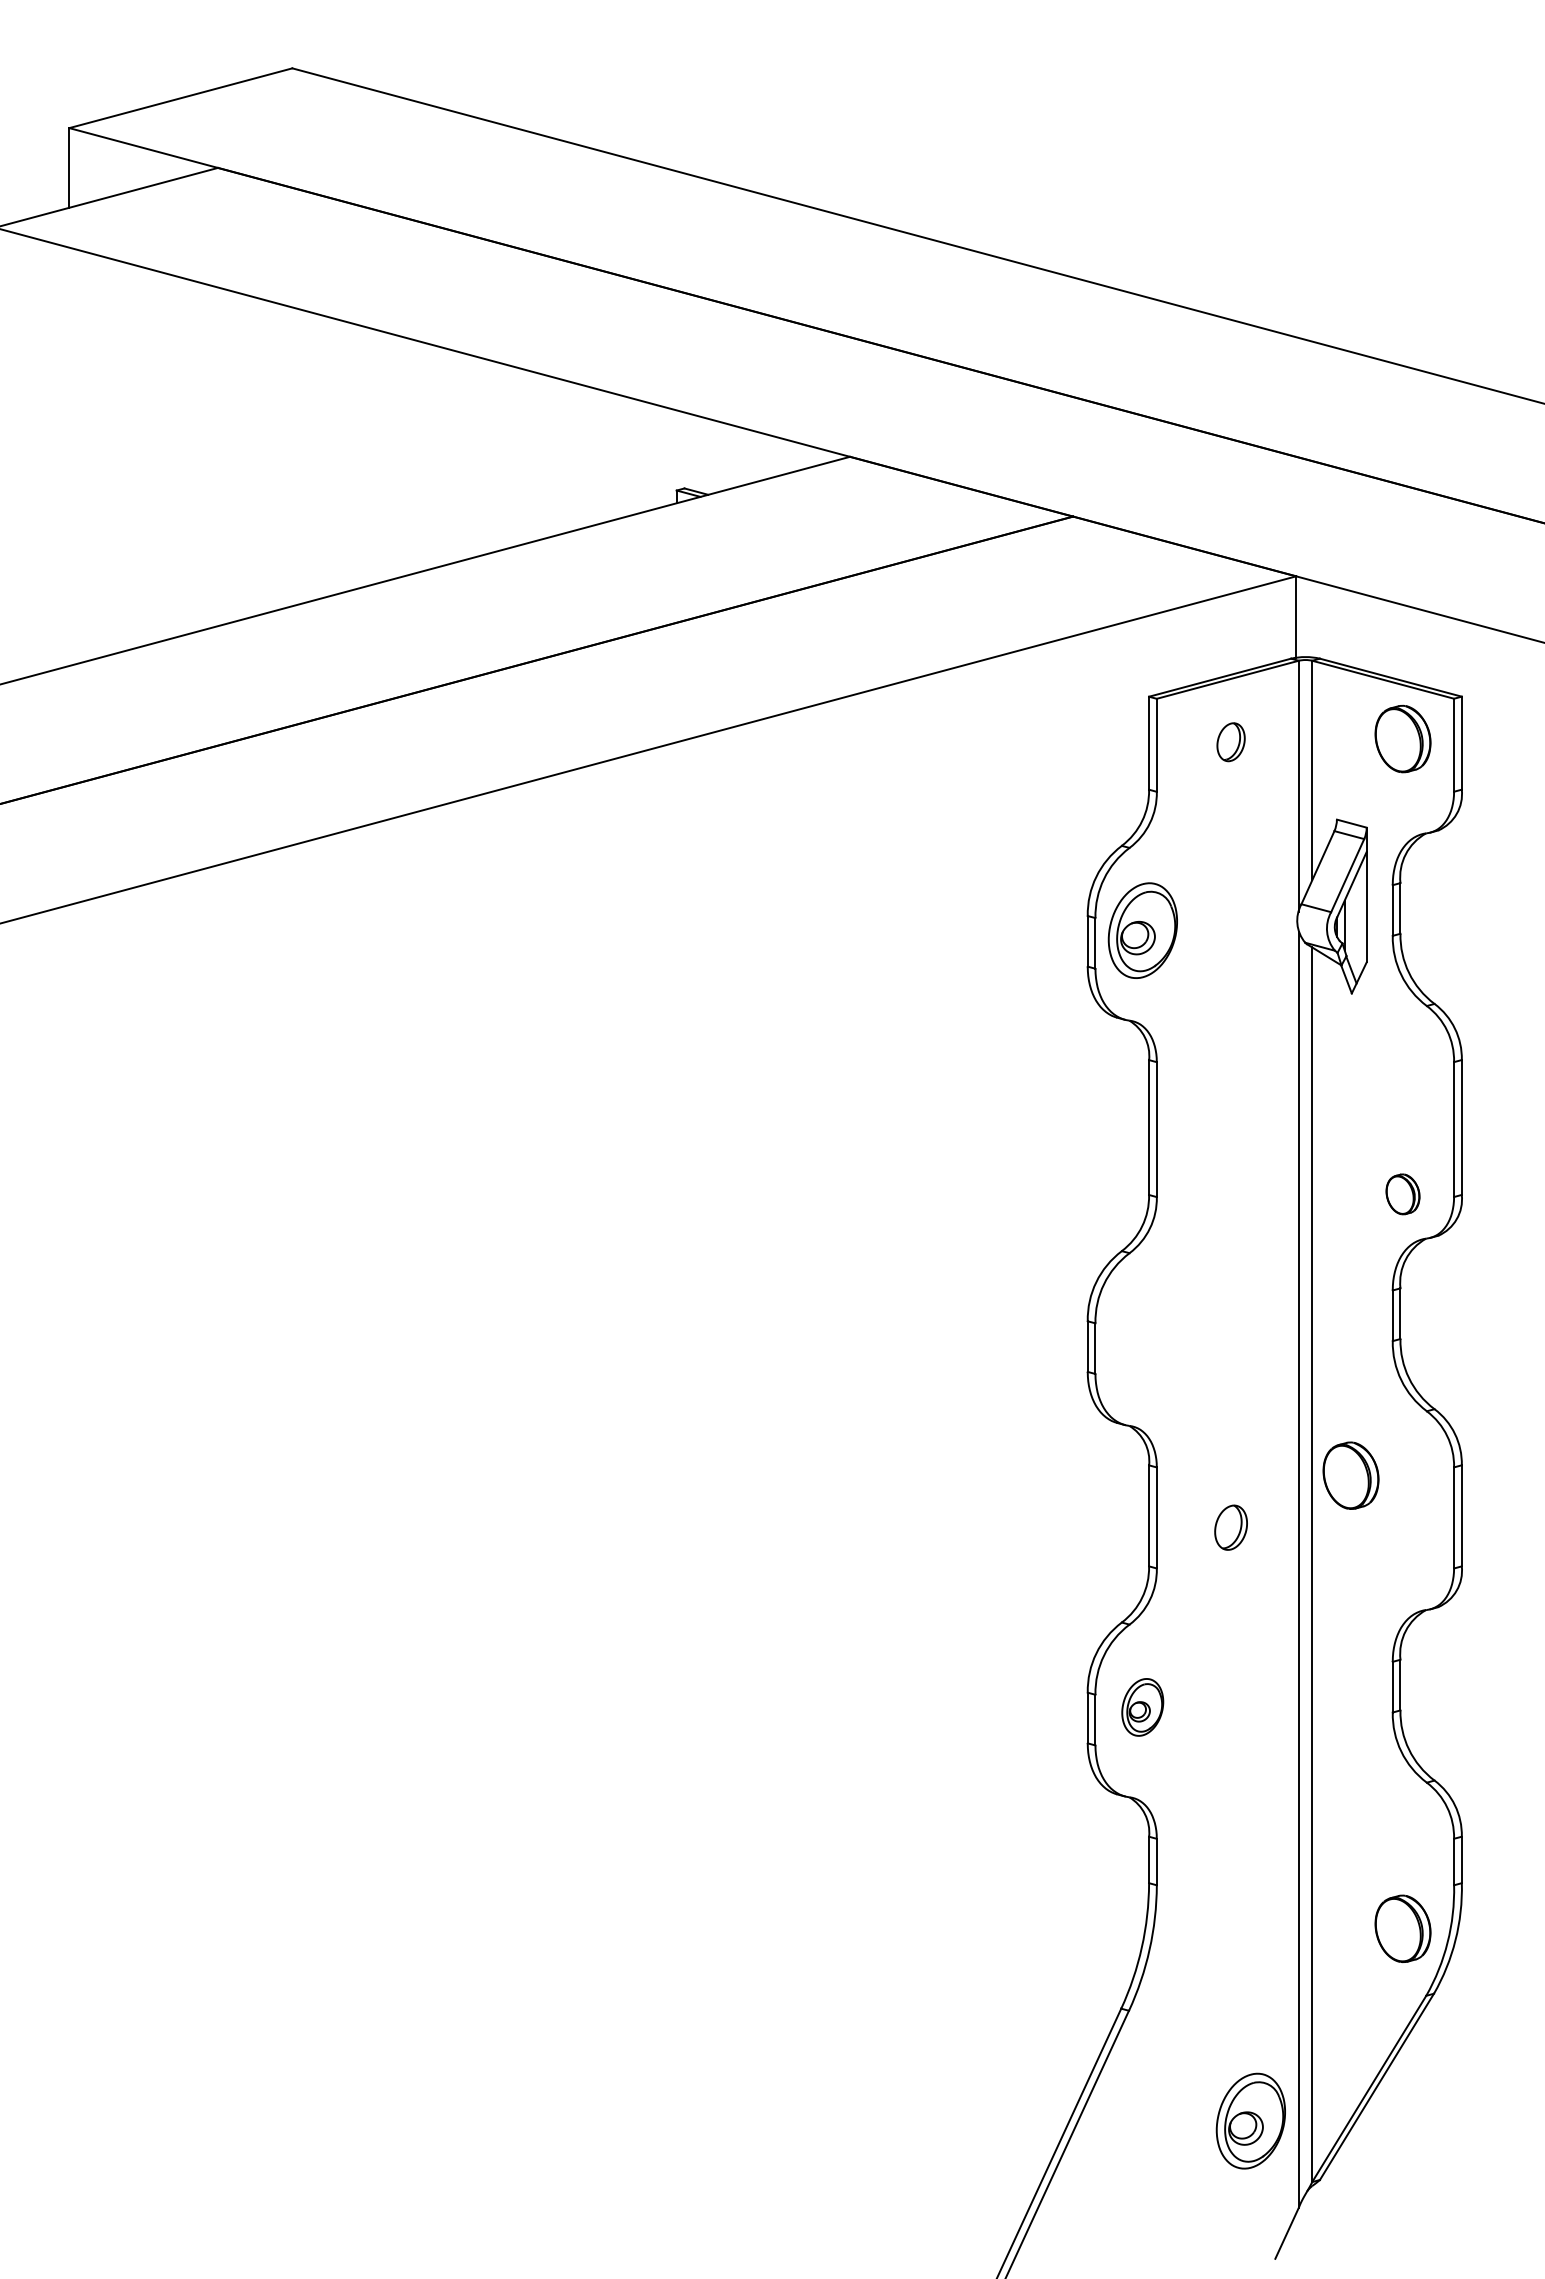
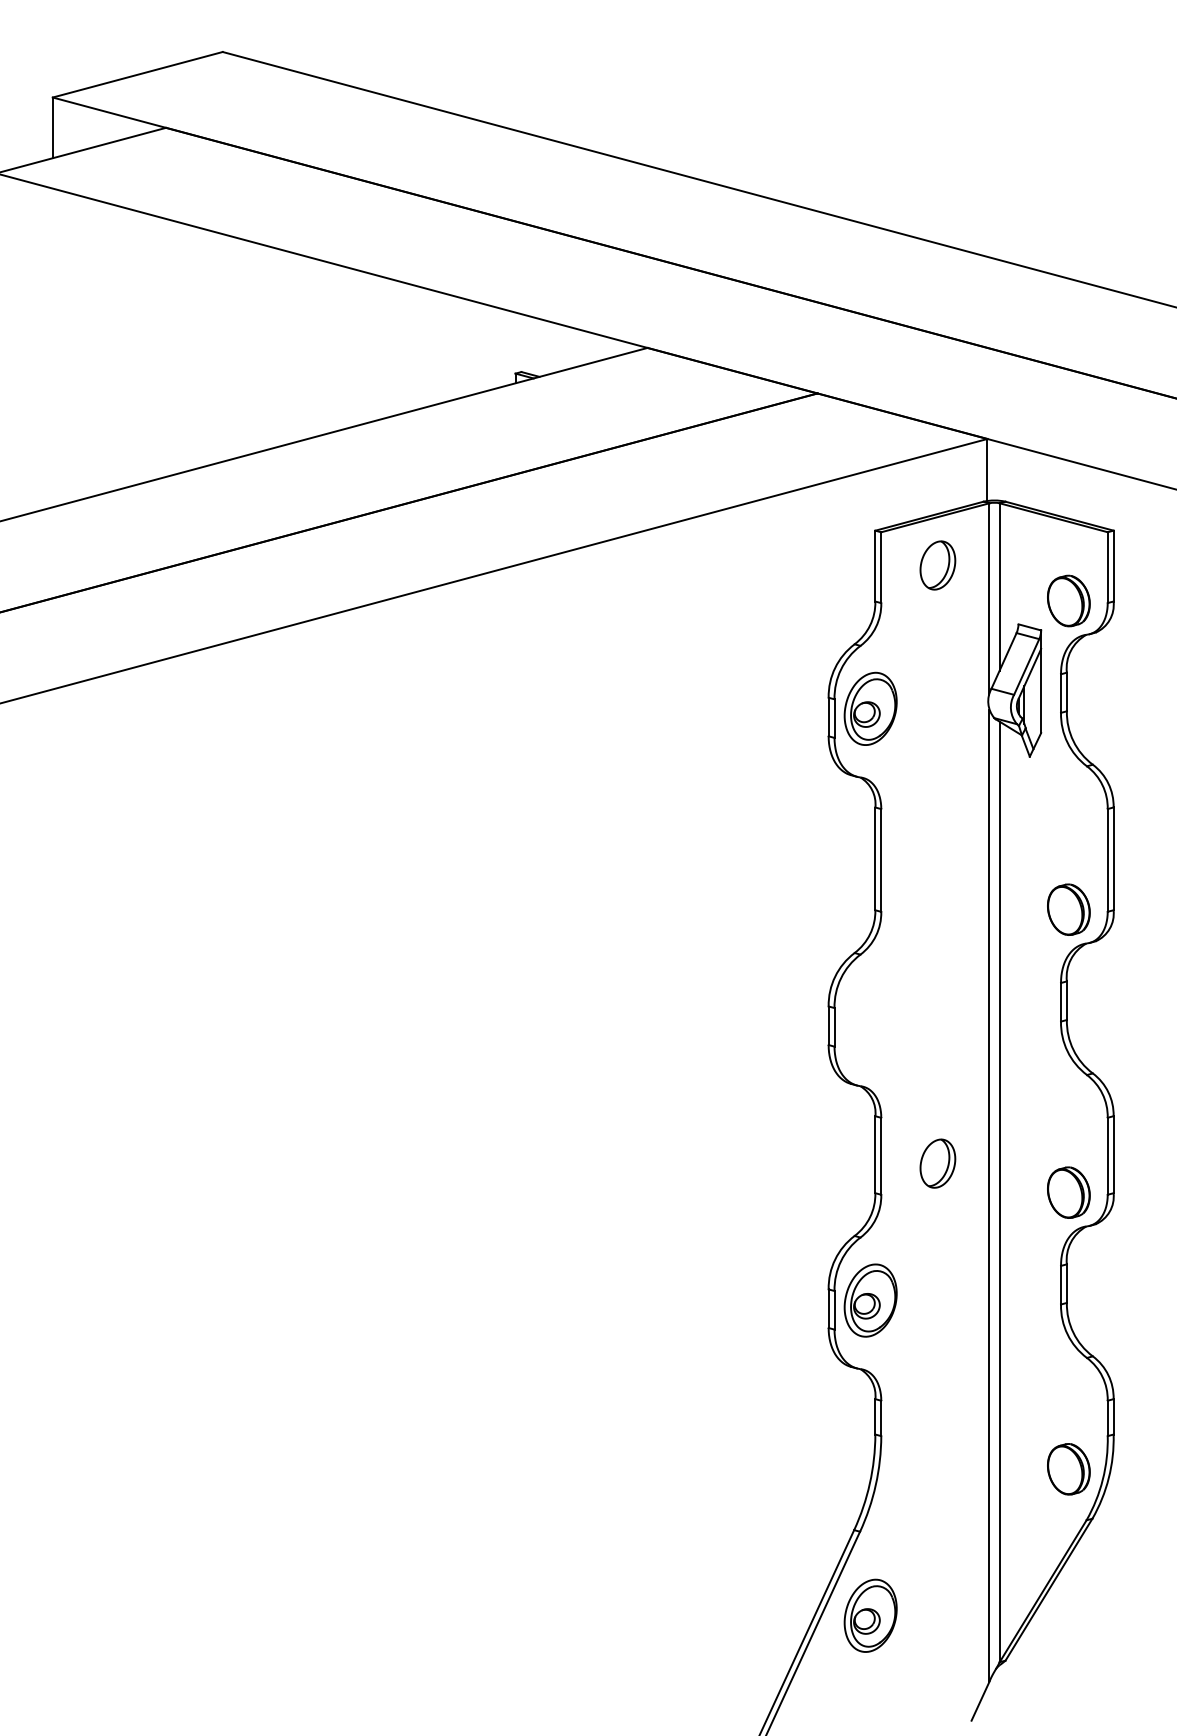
part: (1402, 738) -> (1068, 600), moved
part: (1230, 741) -> (937, 564), size x1.67
part: (1402, 1194) -> (1068, 909), size x1.67
part: (1350, 1475) -> (1068, 1192), moved
part: (1230, 1527) -> (937, 1163), size x1.43
part: (1142, 1707) -> (870, 1300), size x1.67
part: (1250, 2120) -> (870, 1615), moved

